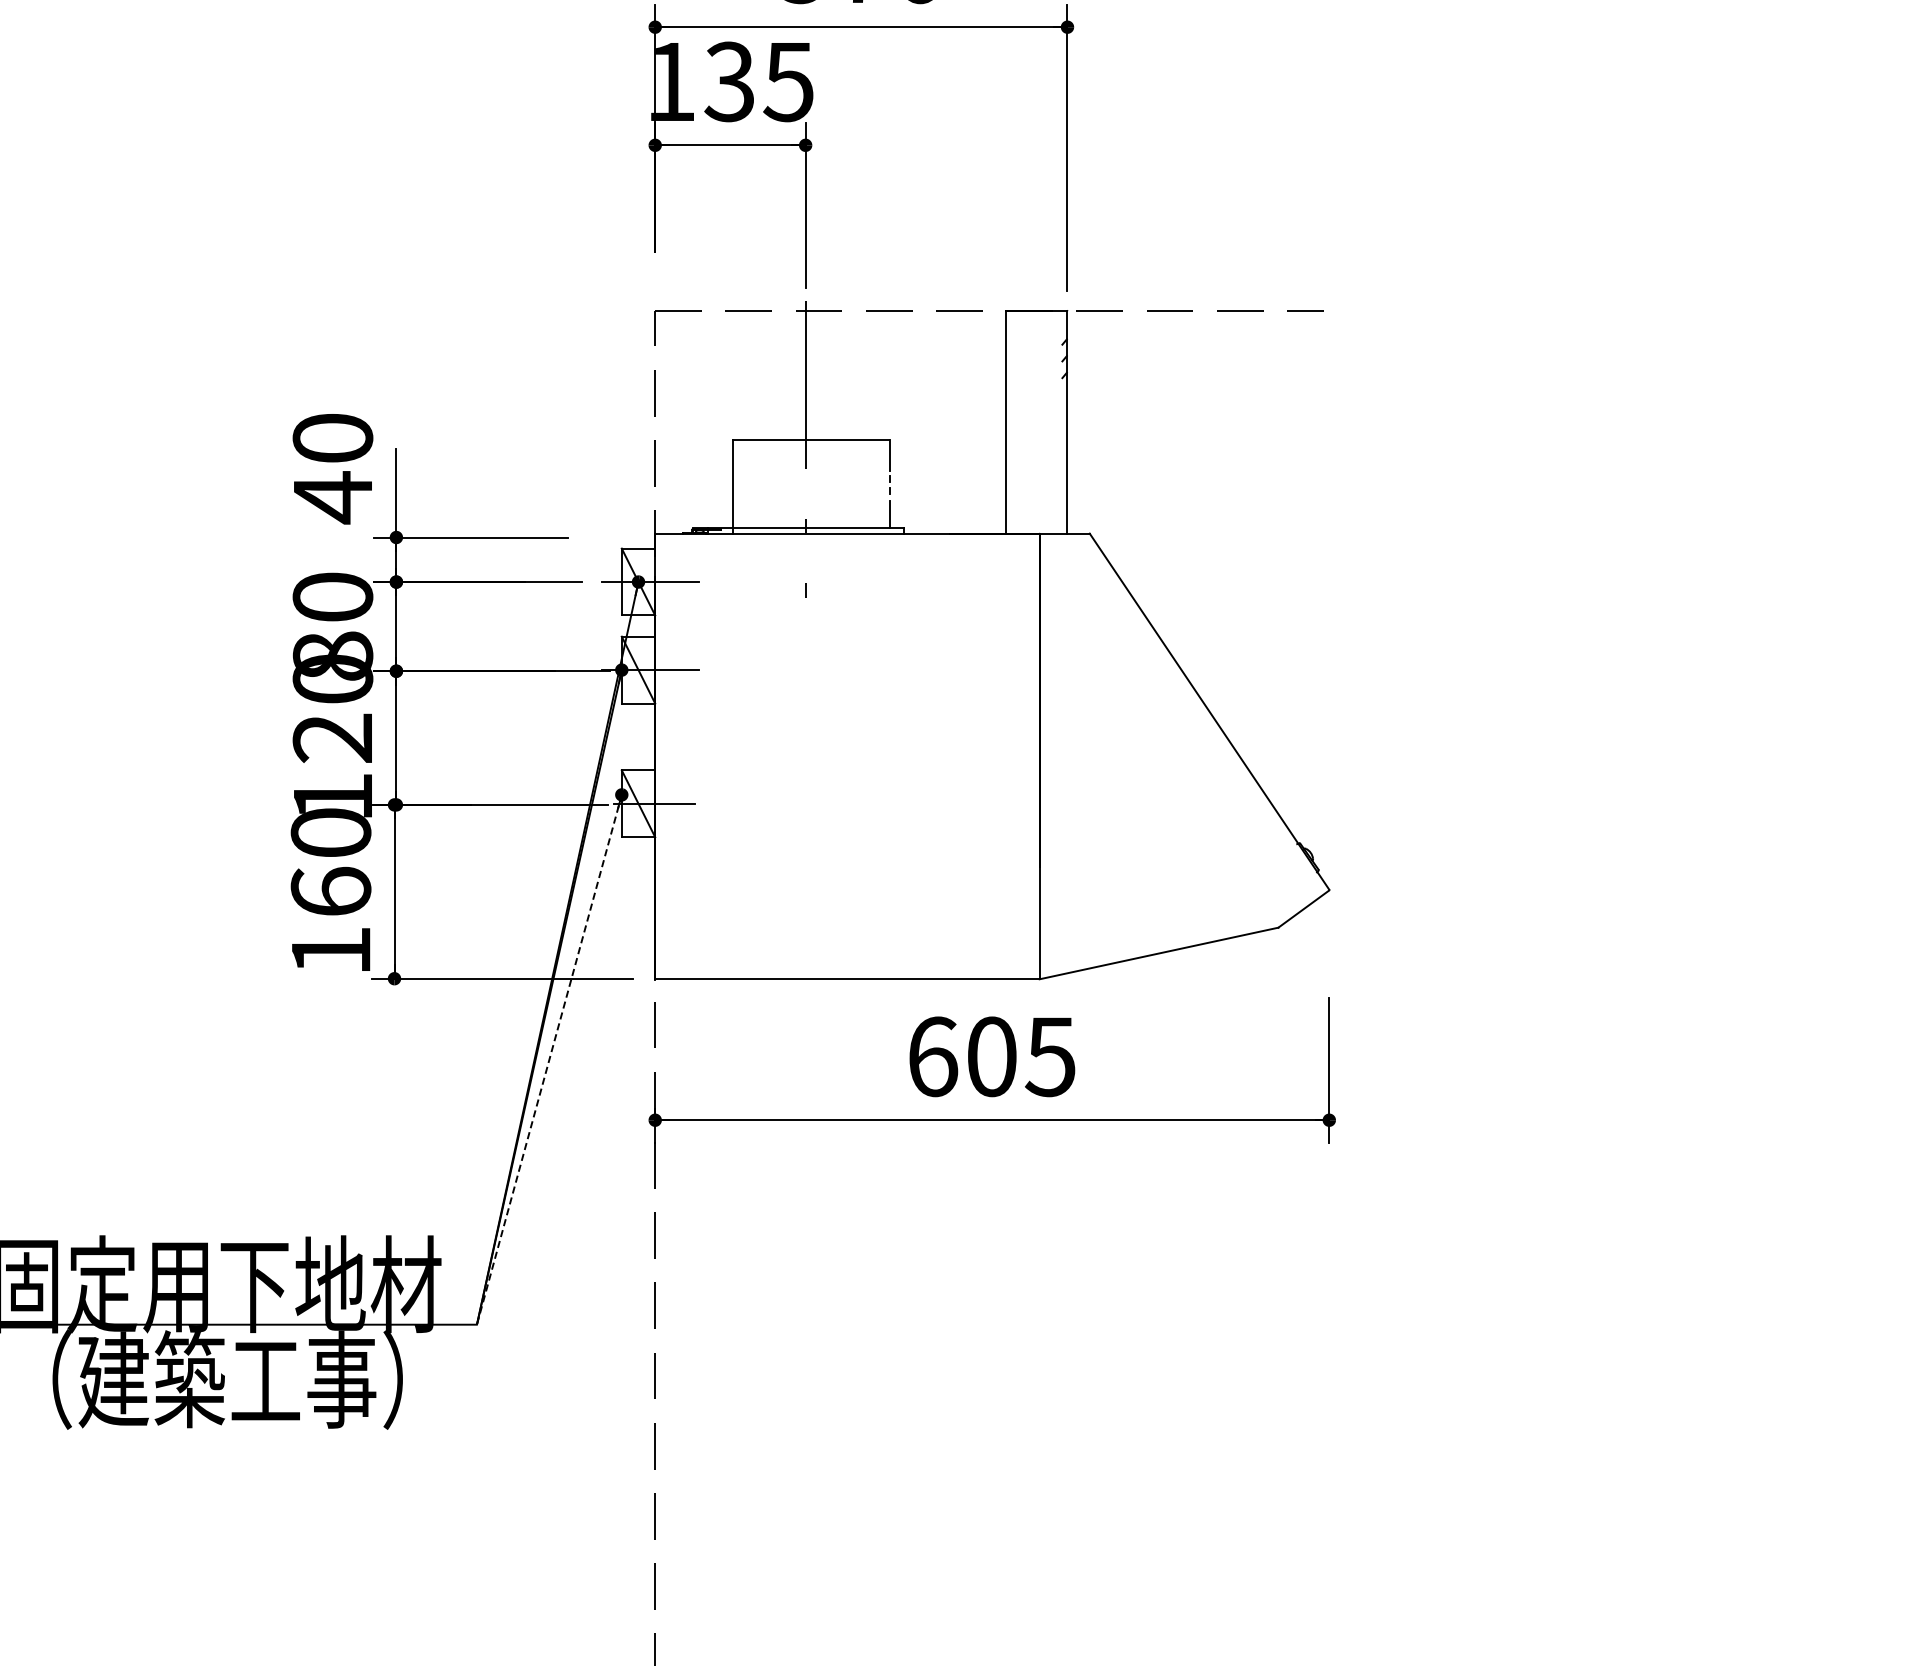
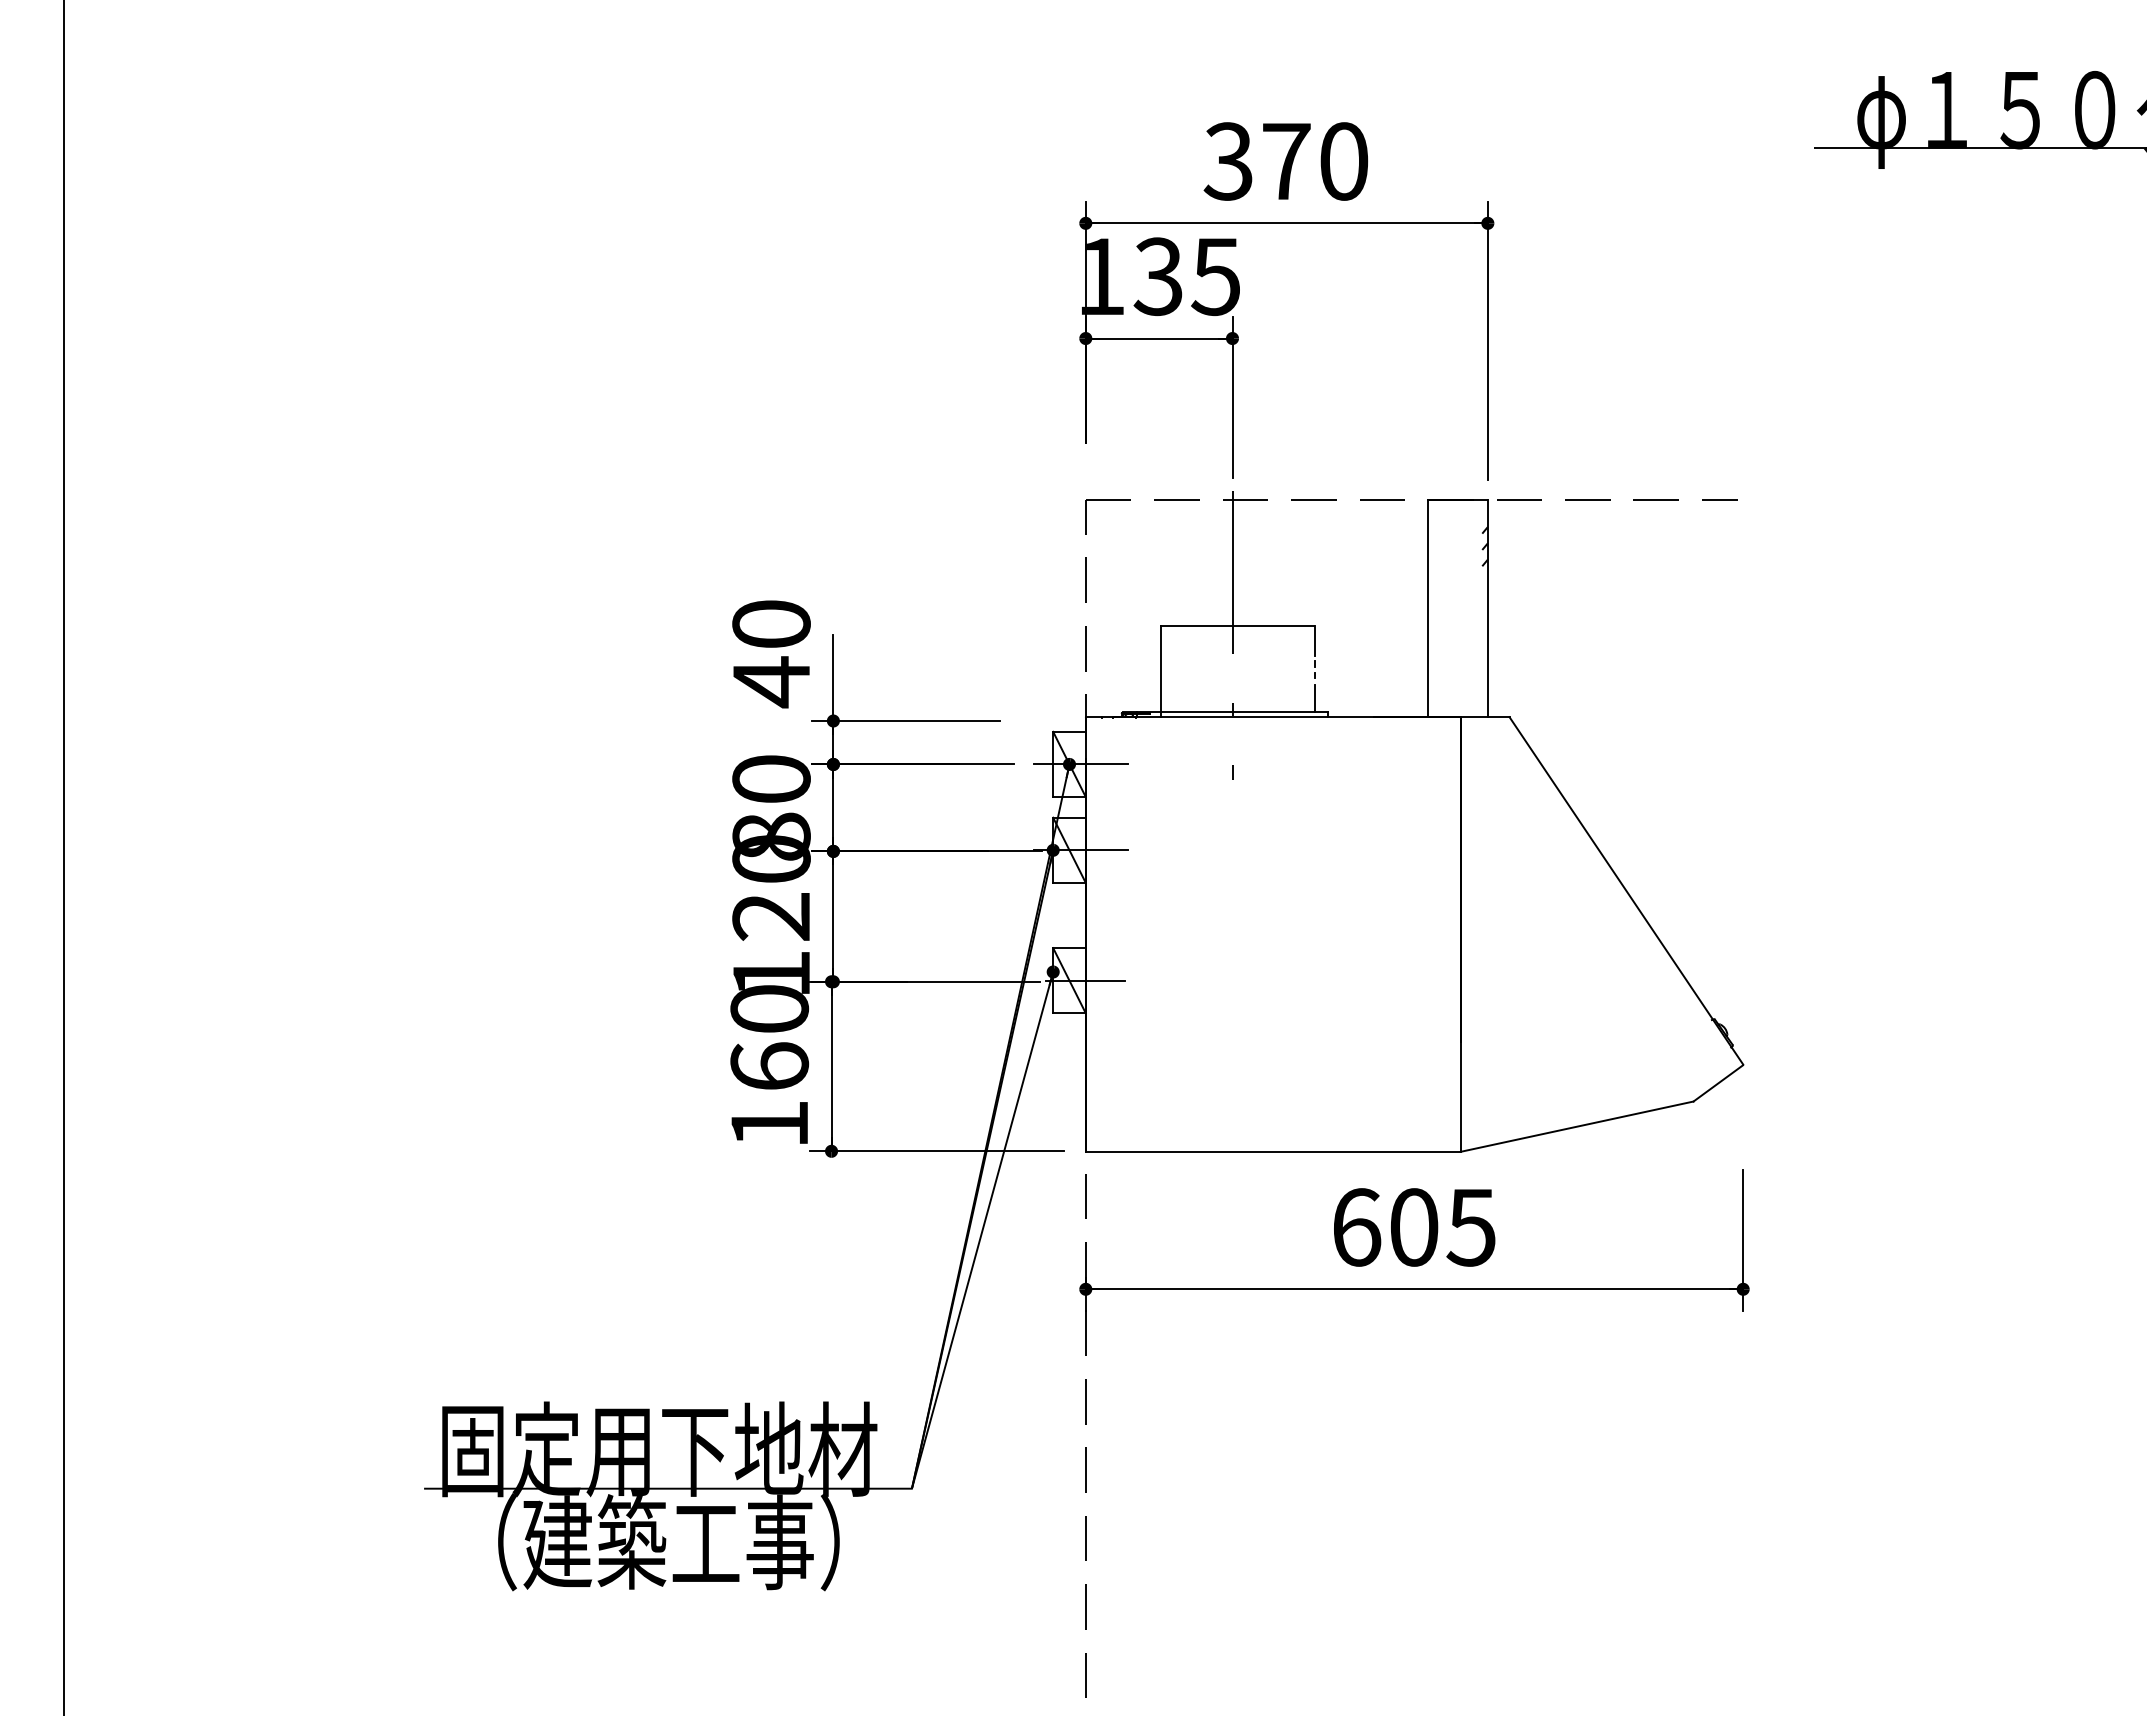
line: (549, 1059) -> (982, 1230), dashed -> solid

